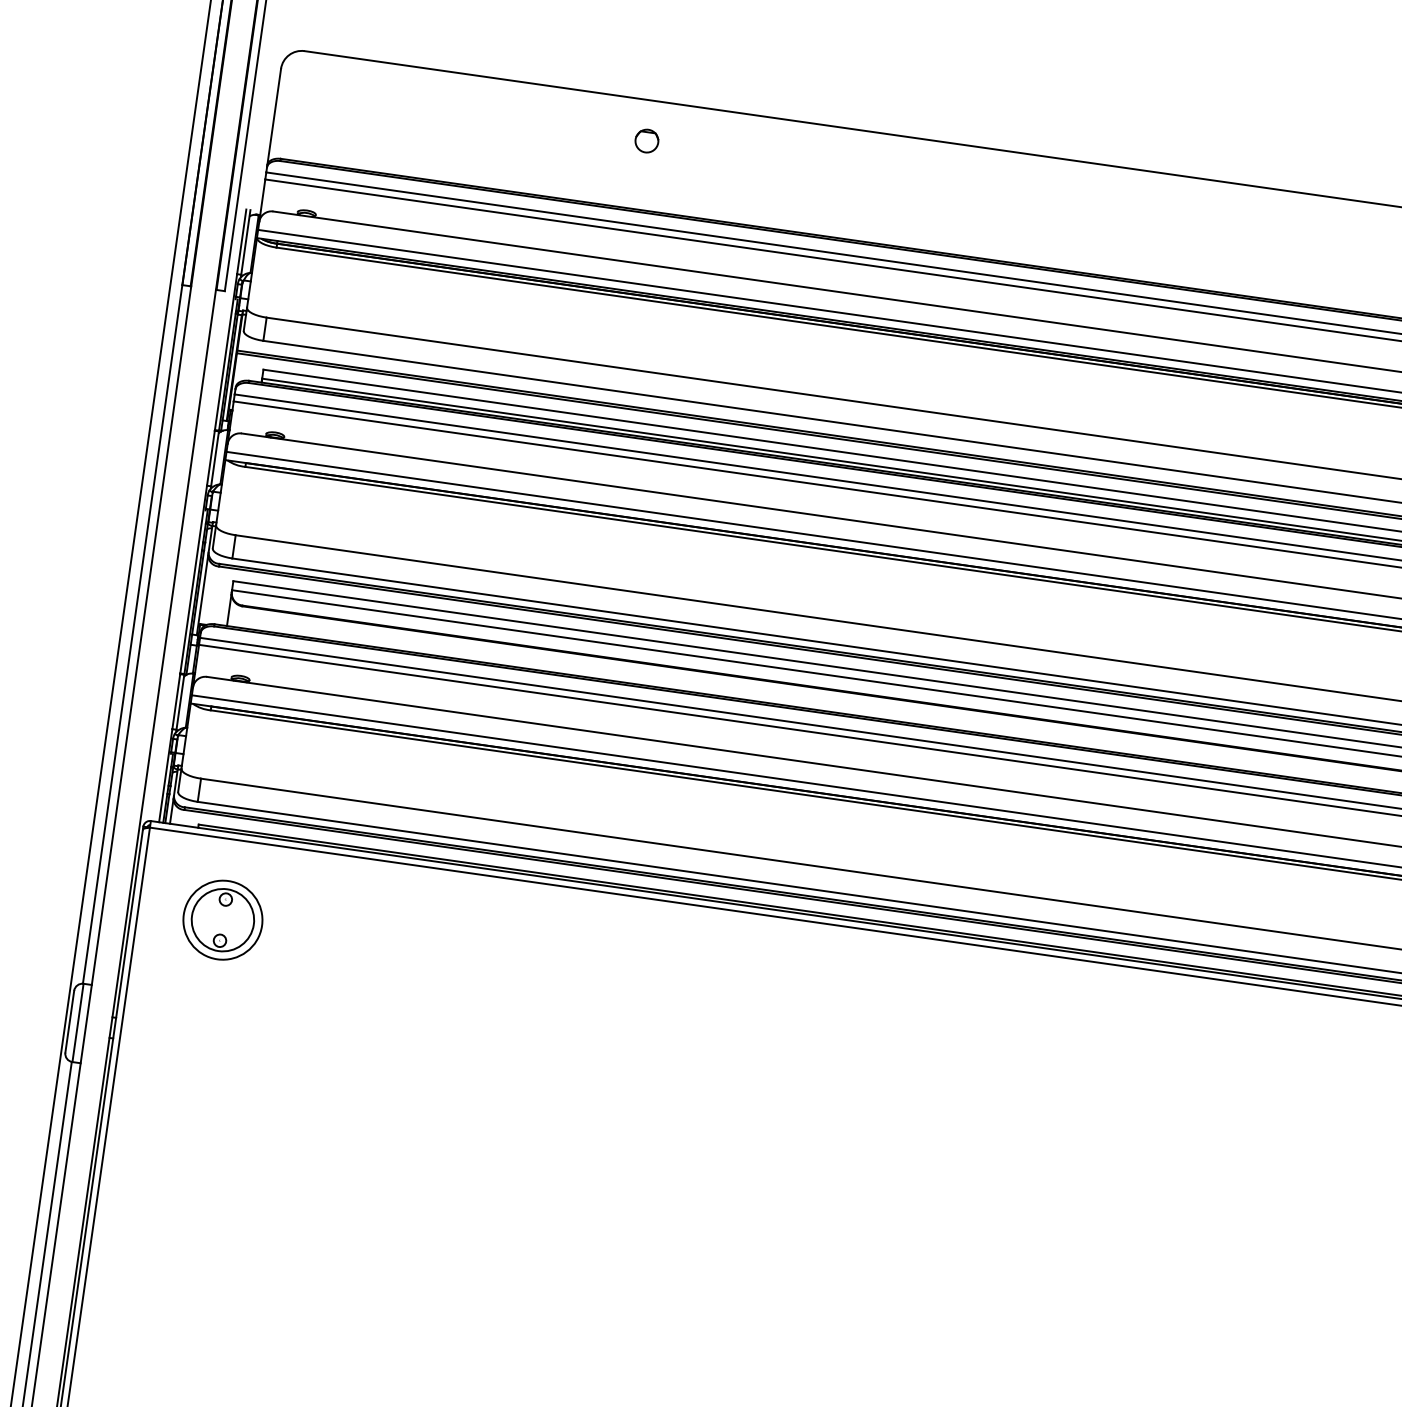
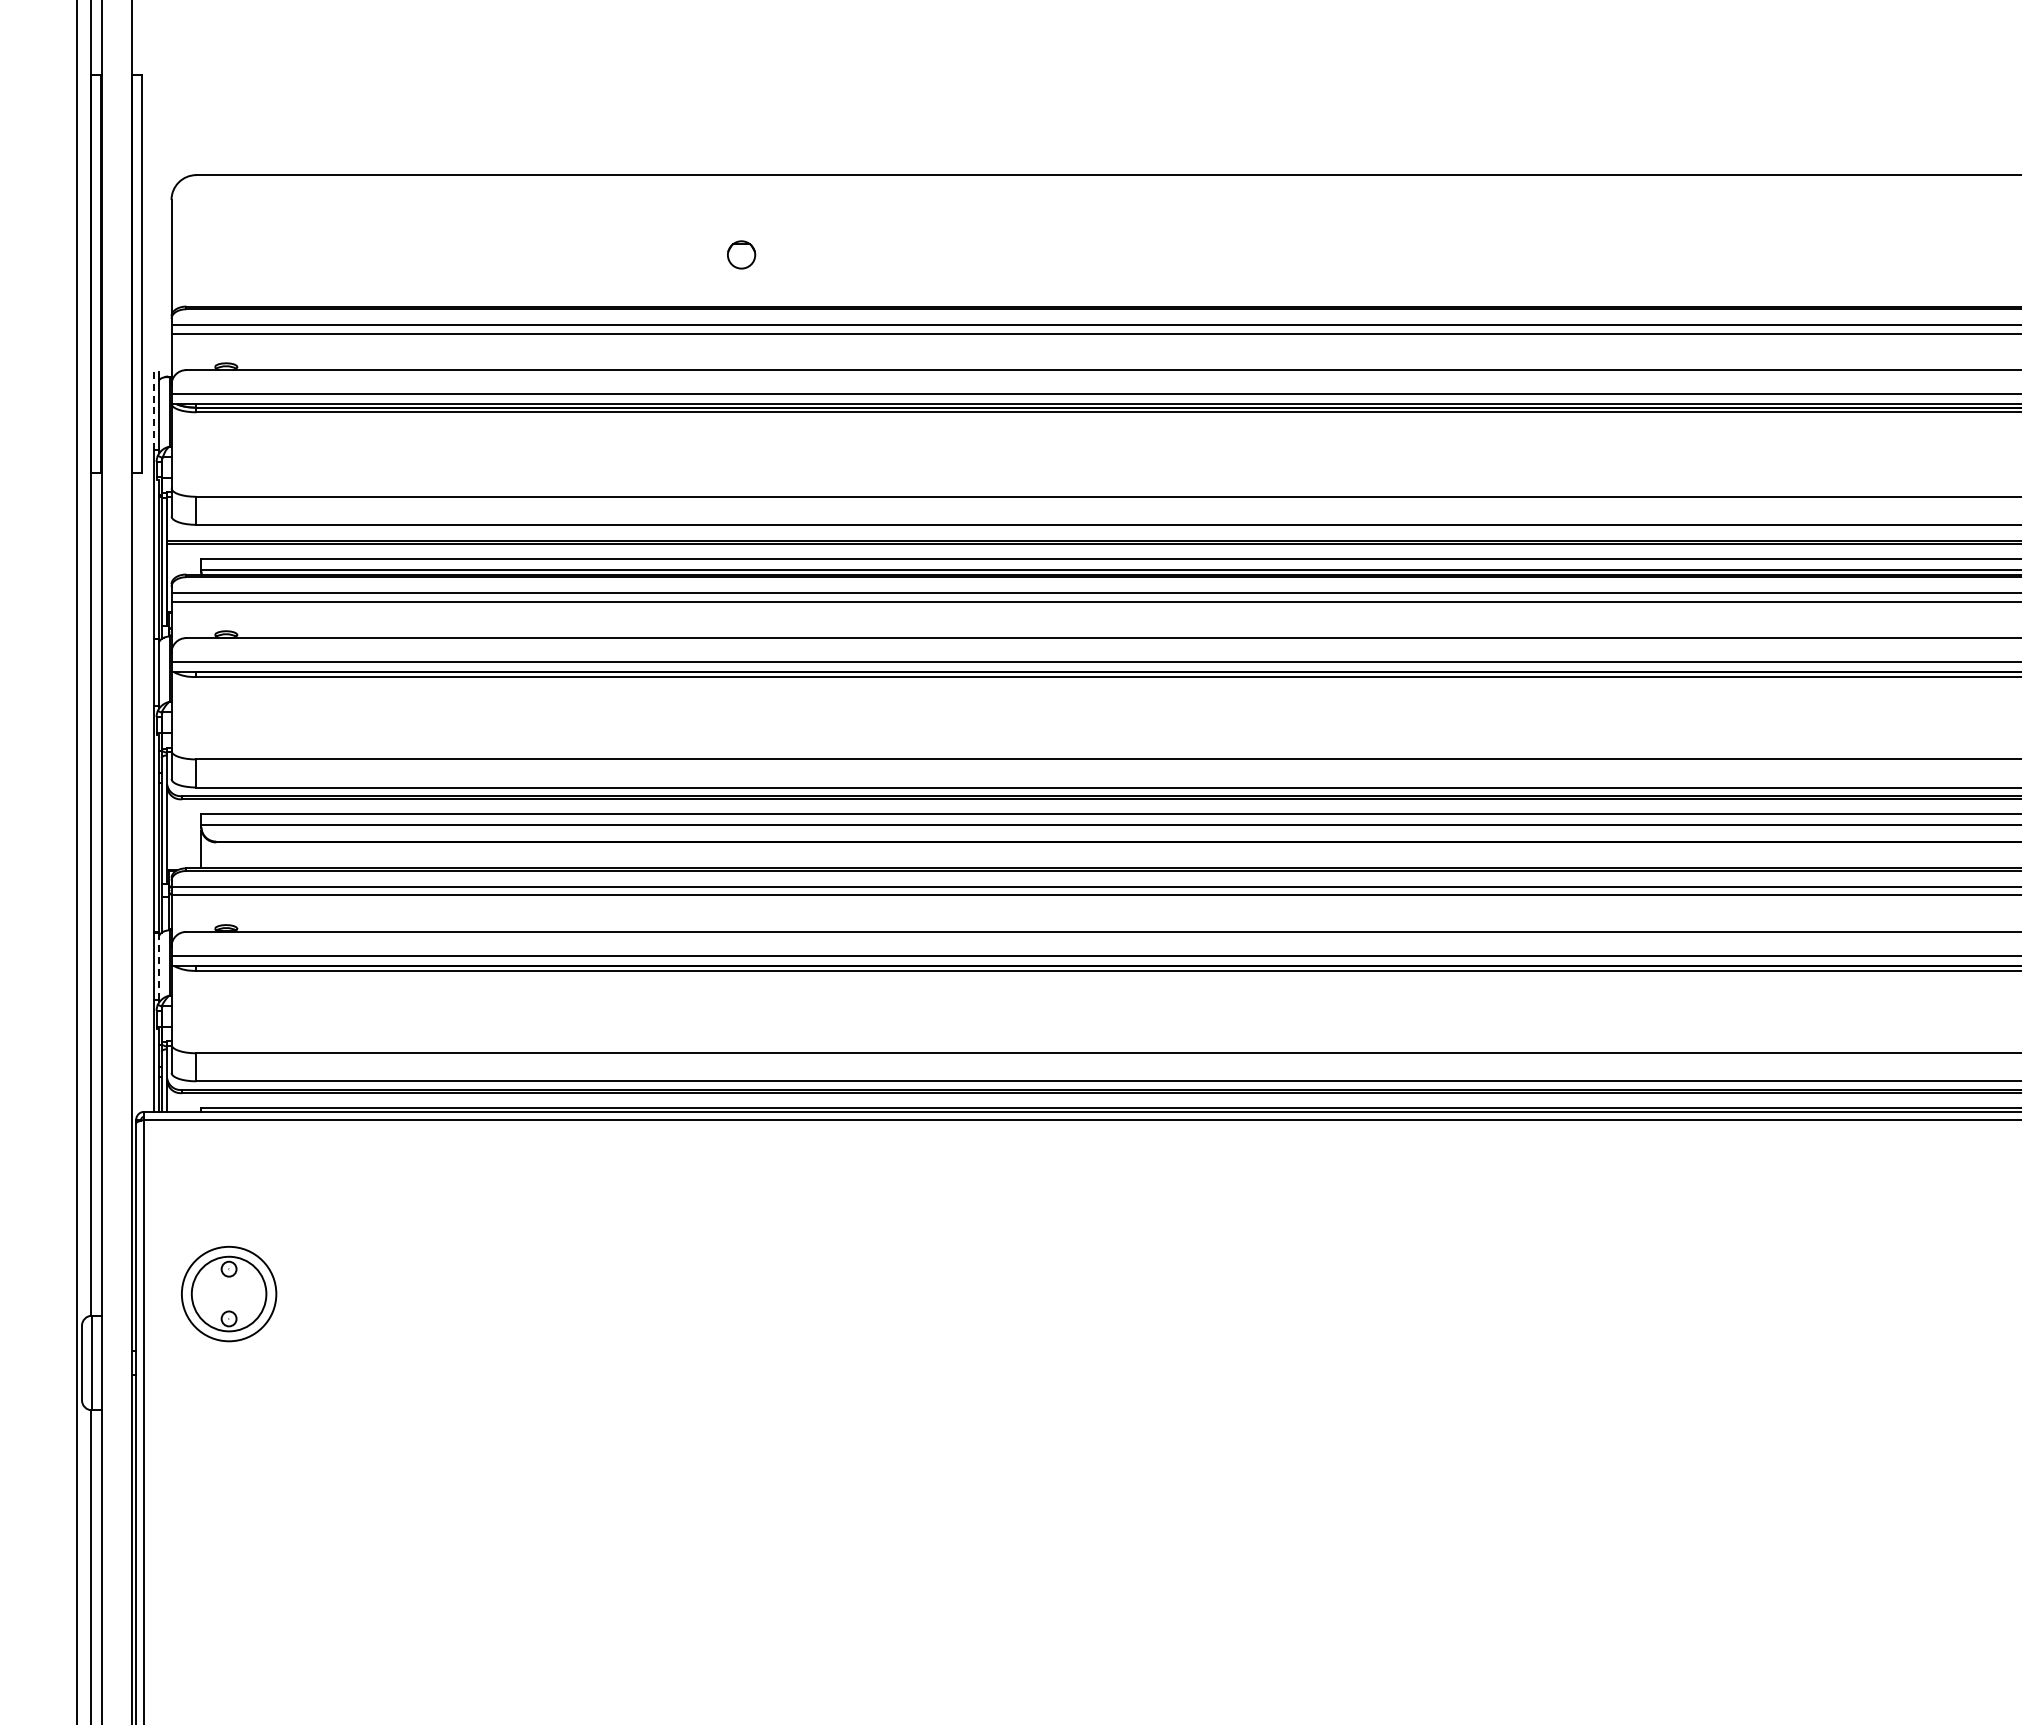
part: (646, 140) -> (741, 254), moved
line: (242, 241) -> (154, 410), solid -> dashed
line: (180, 701) -> (159, 965), solid -> dashed
part: (223, 920) -> (229, 1294), moved

